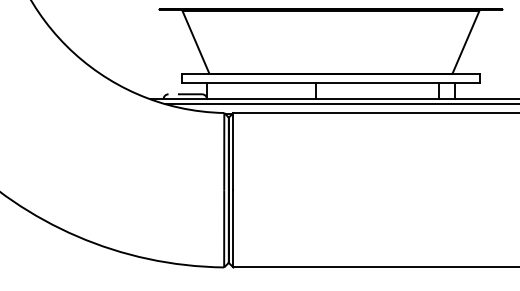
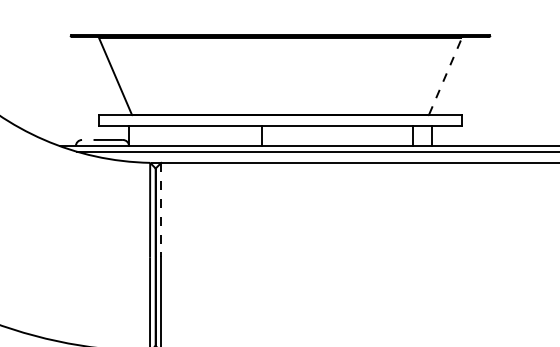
line: (466, 41) -> (446, 75), solid -> dashed
line: (233, 151) -> (161, 209), solid -> dashed

